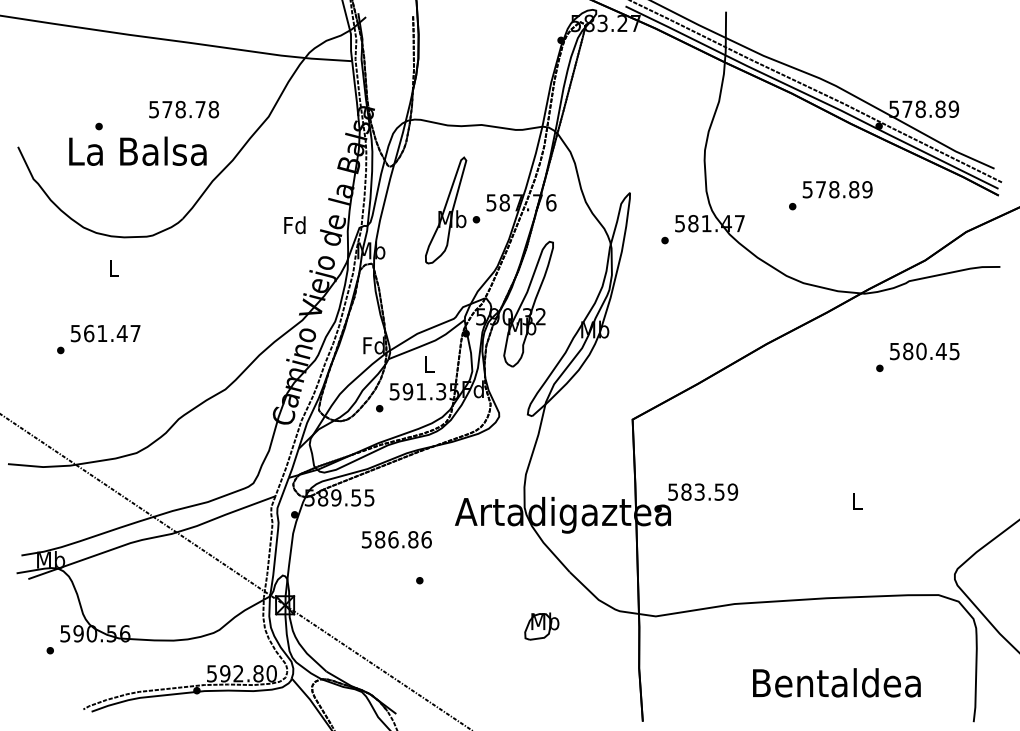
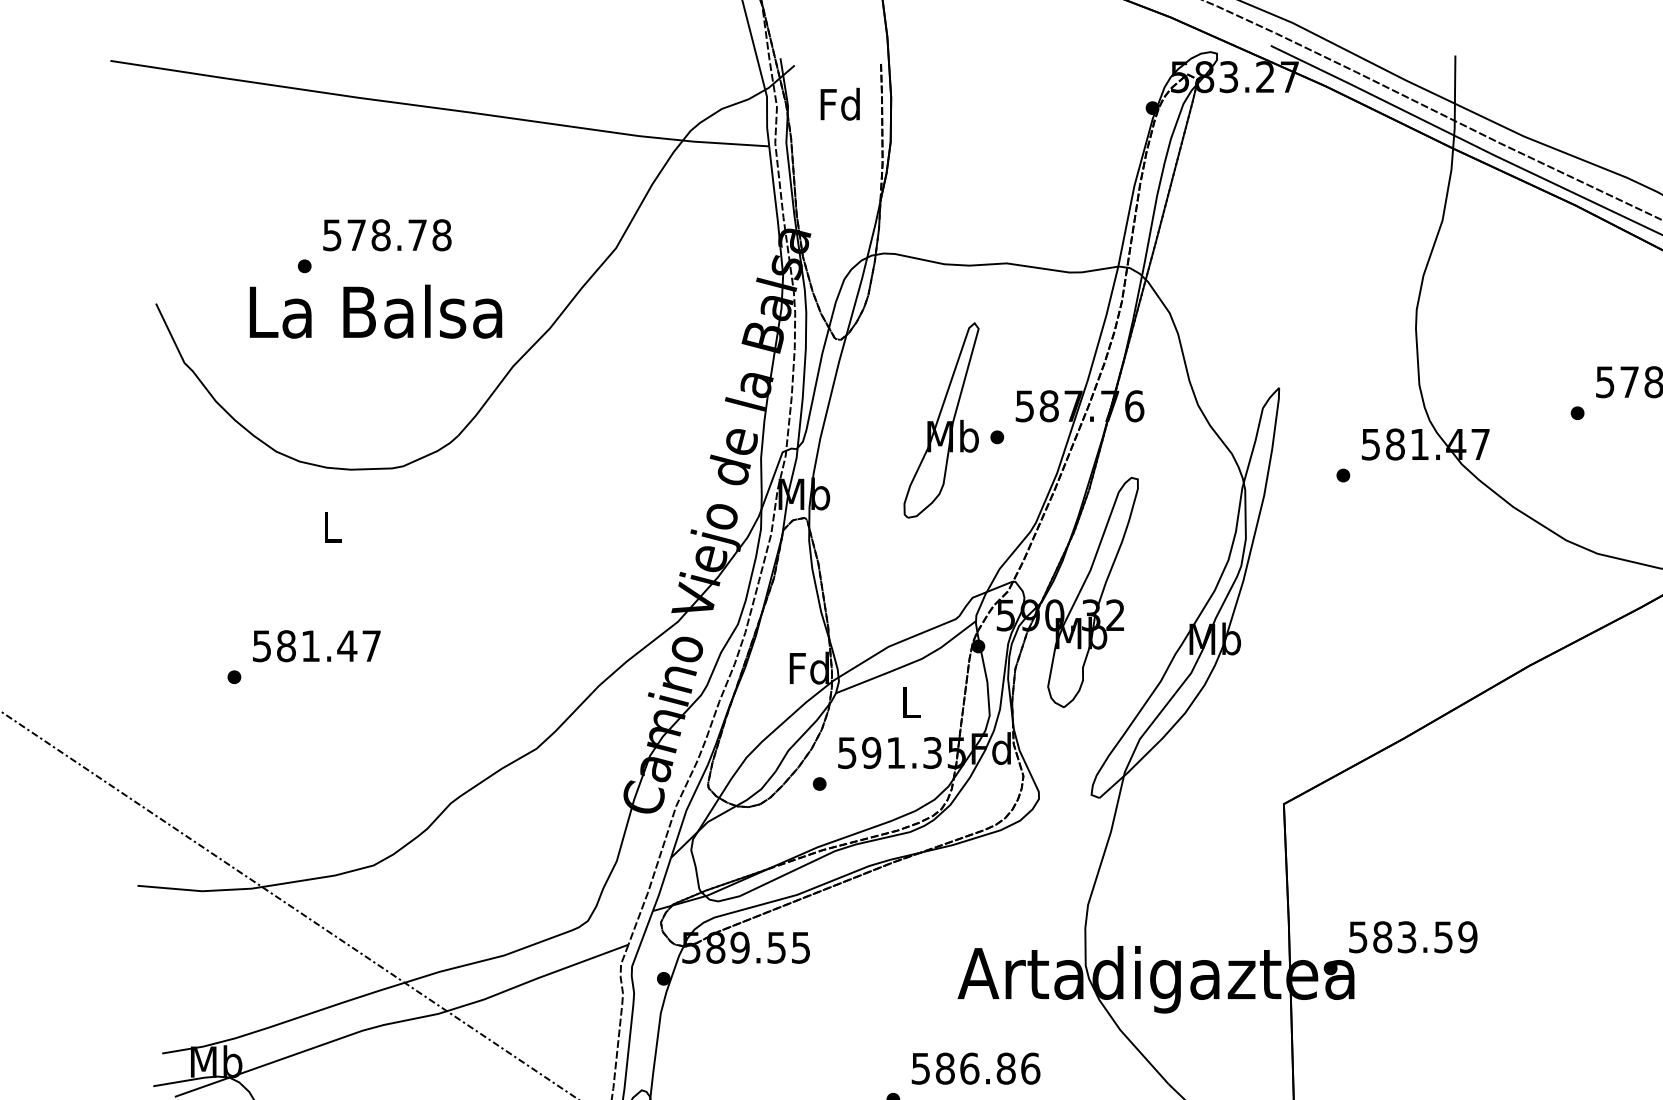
text: (184, 109) -> (388, 235), moved
text: (294, 225) -> (839, 104), moved
text: (89, 332) -> (287, 644), 561.47 -> 581.47
text: (396, 539) -> (975, 1068), moved

